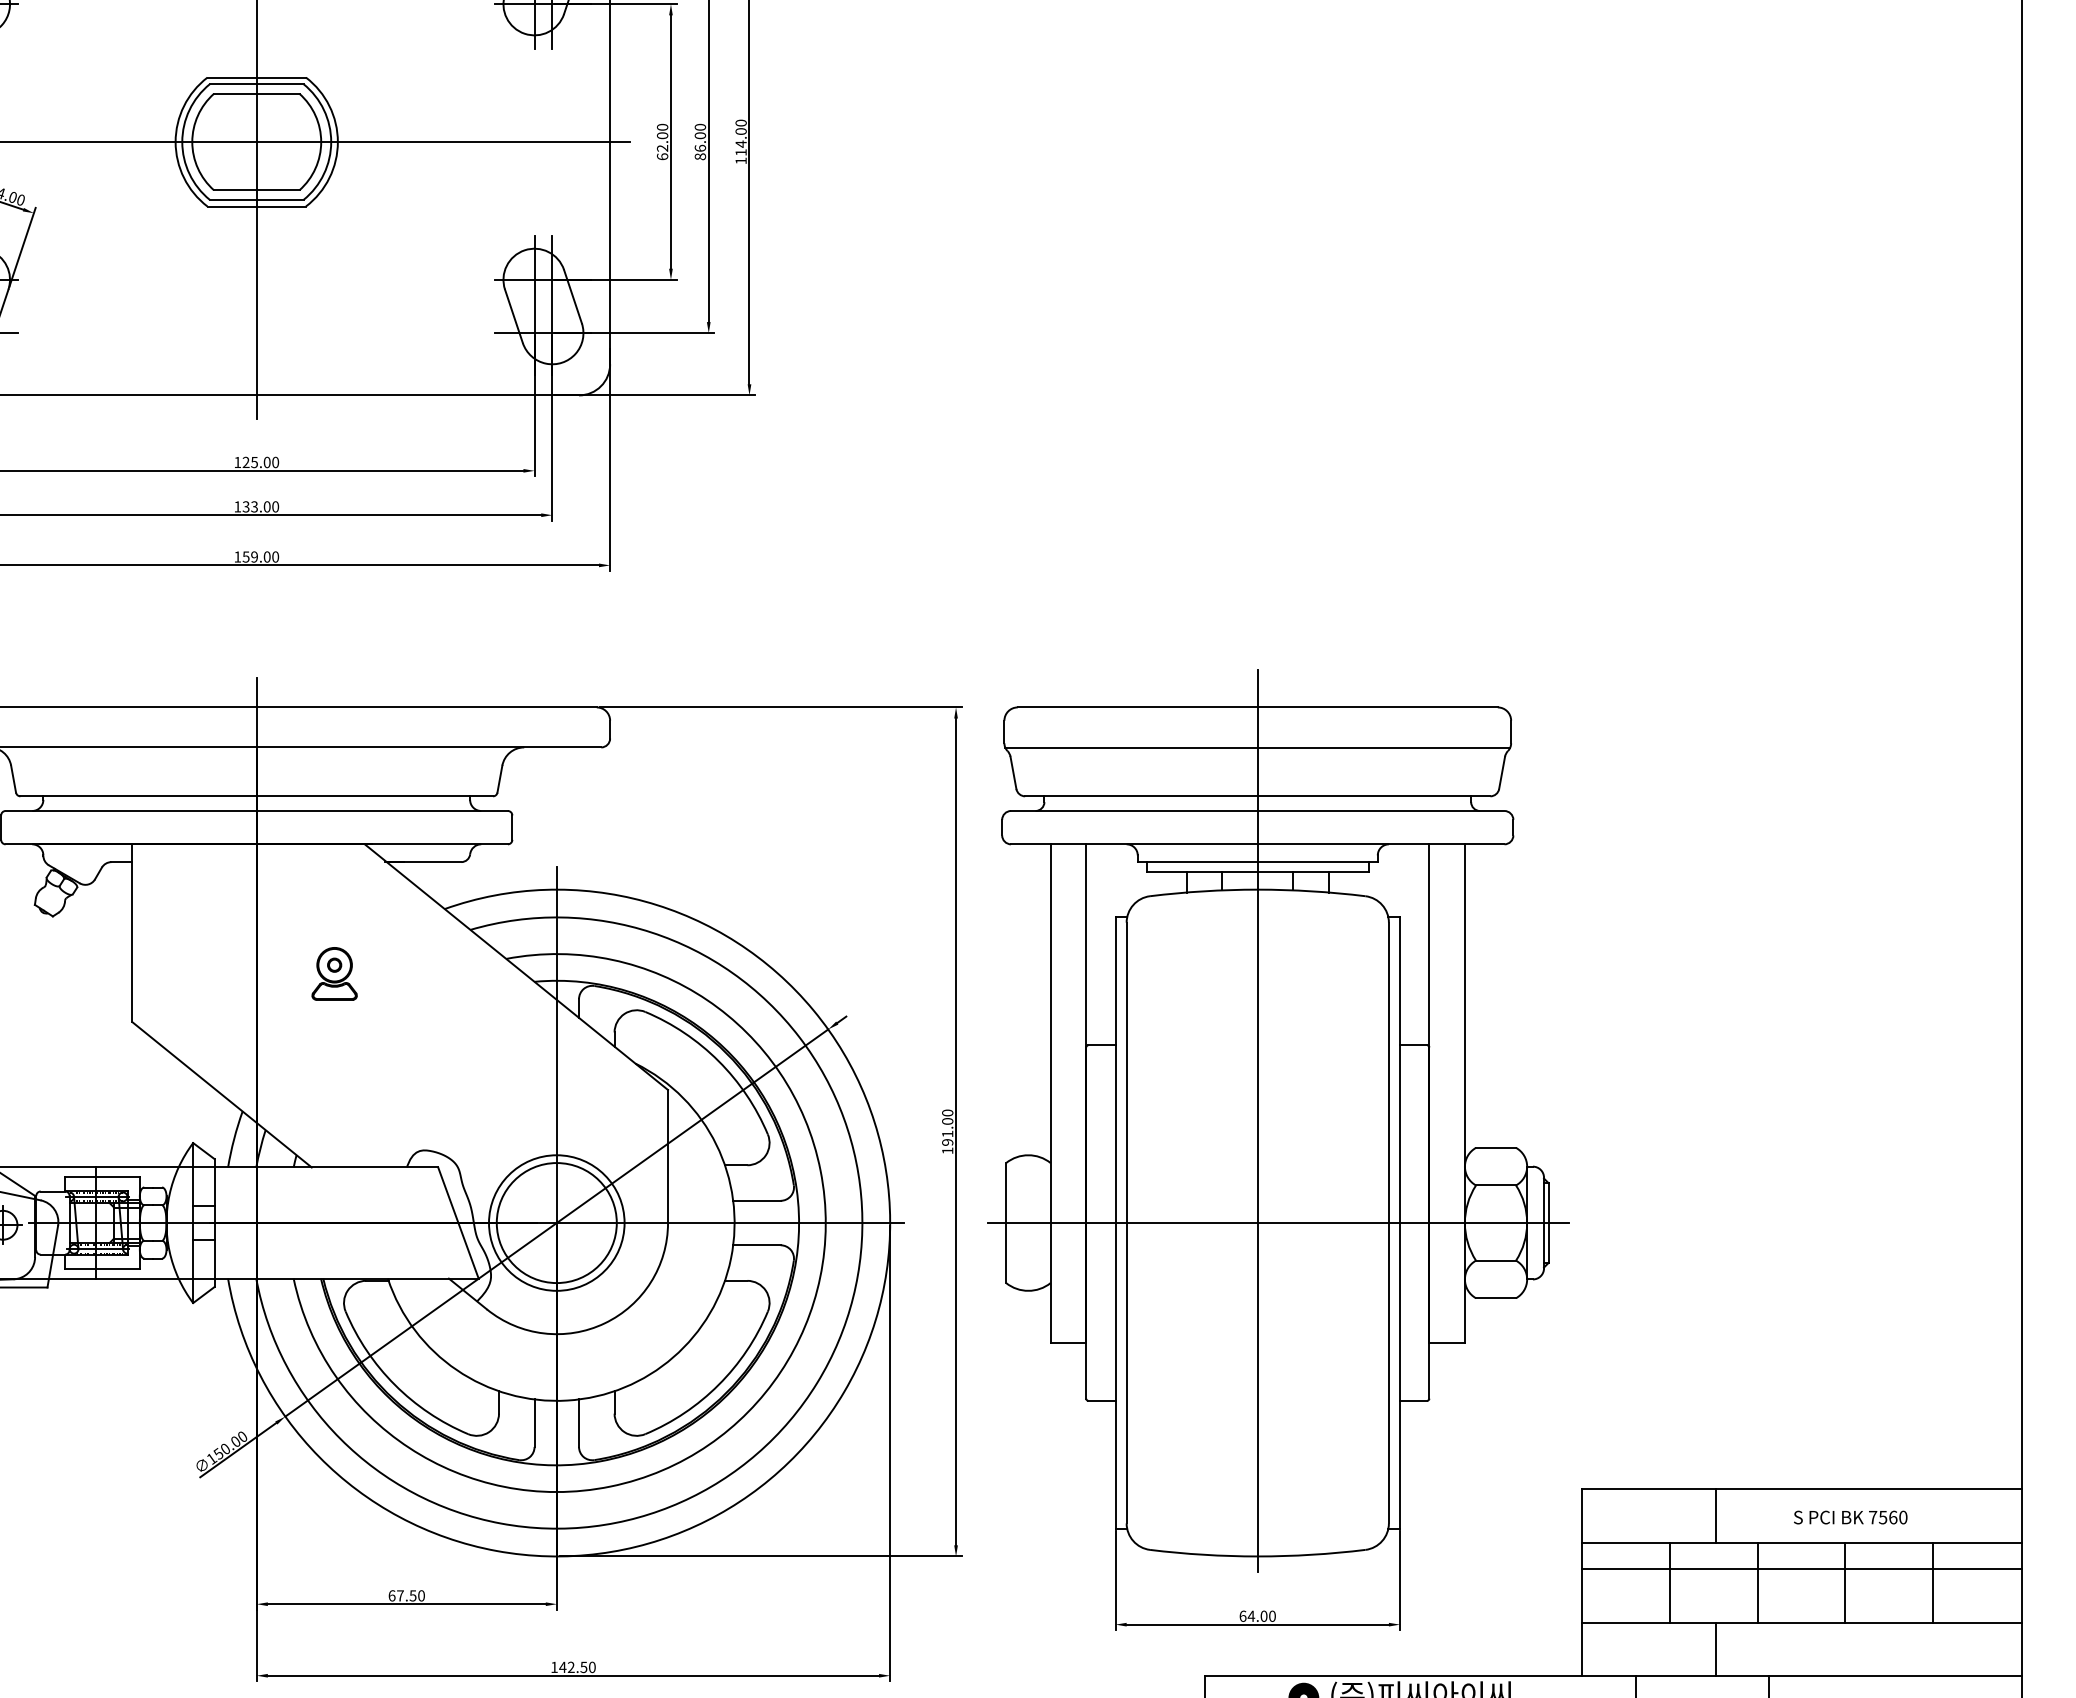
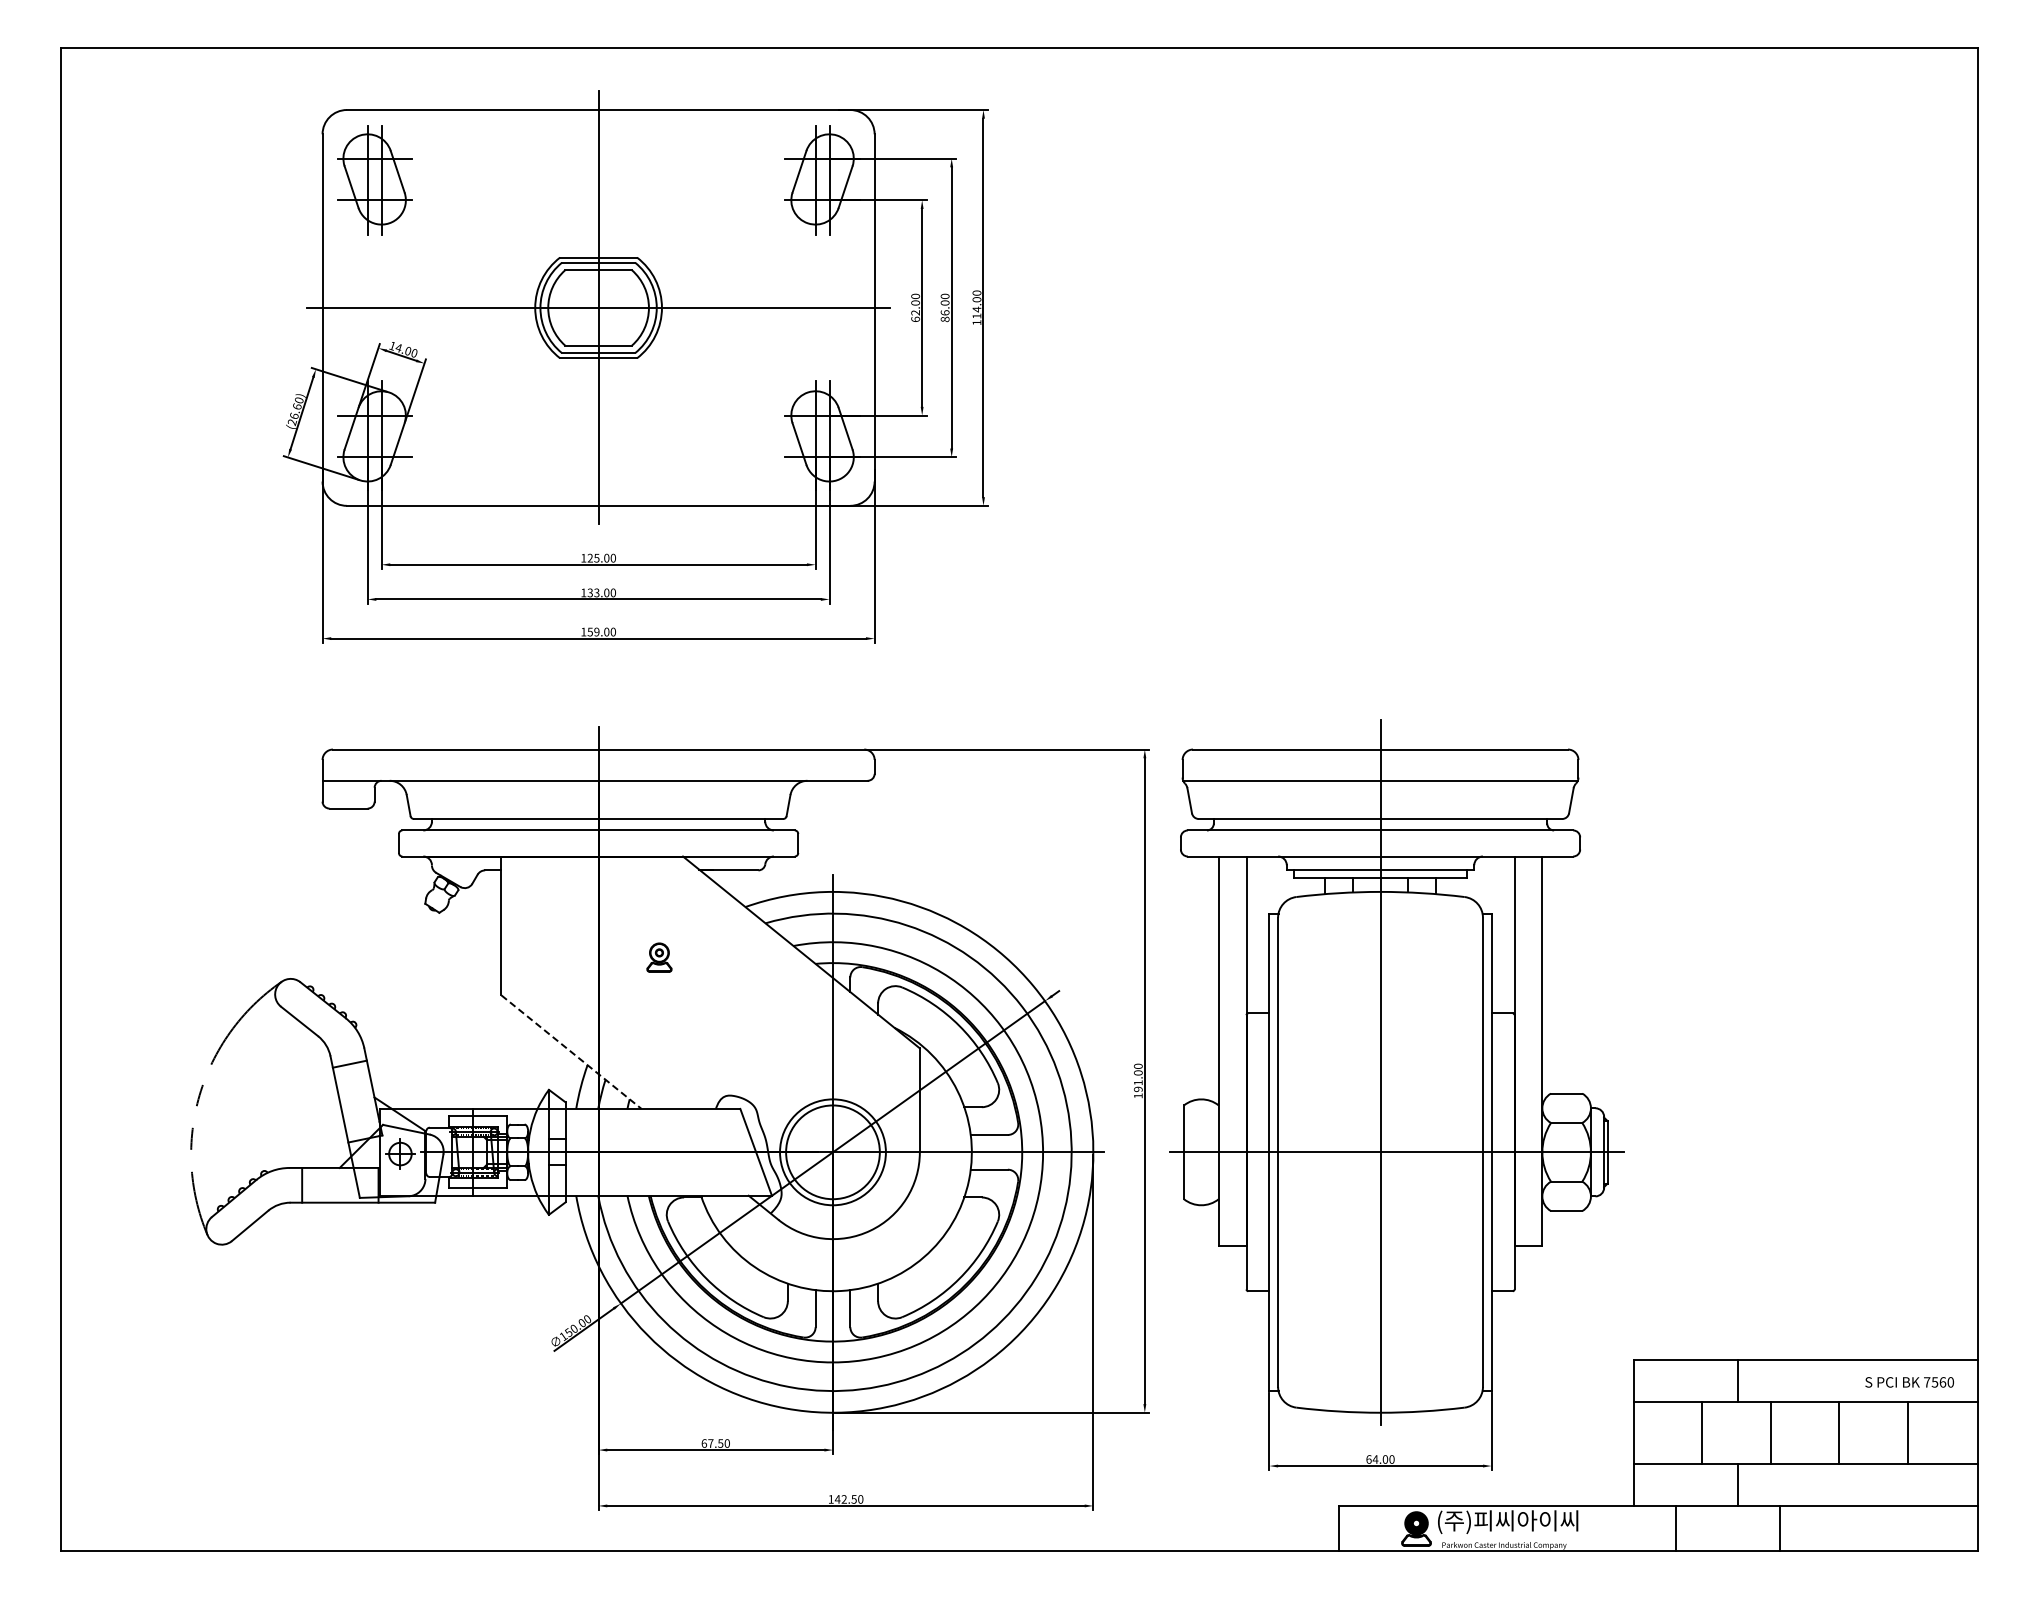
part: (334, 973) -> (659, 957), size x0.7
line: (222, 1095) -> (571, 1052), solid -> dashed
text: (1850, 1517) -> (1909, 1382), moved
line: (1801, 1568) -> (1805, 1422), removed

